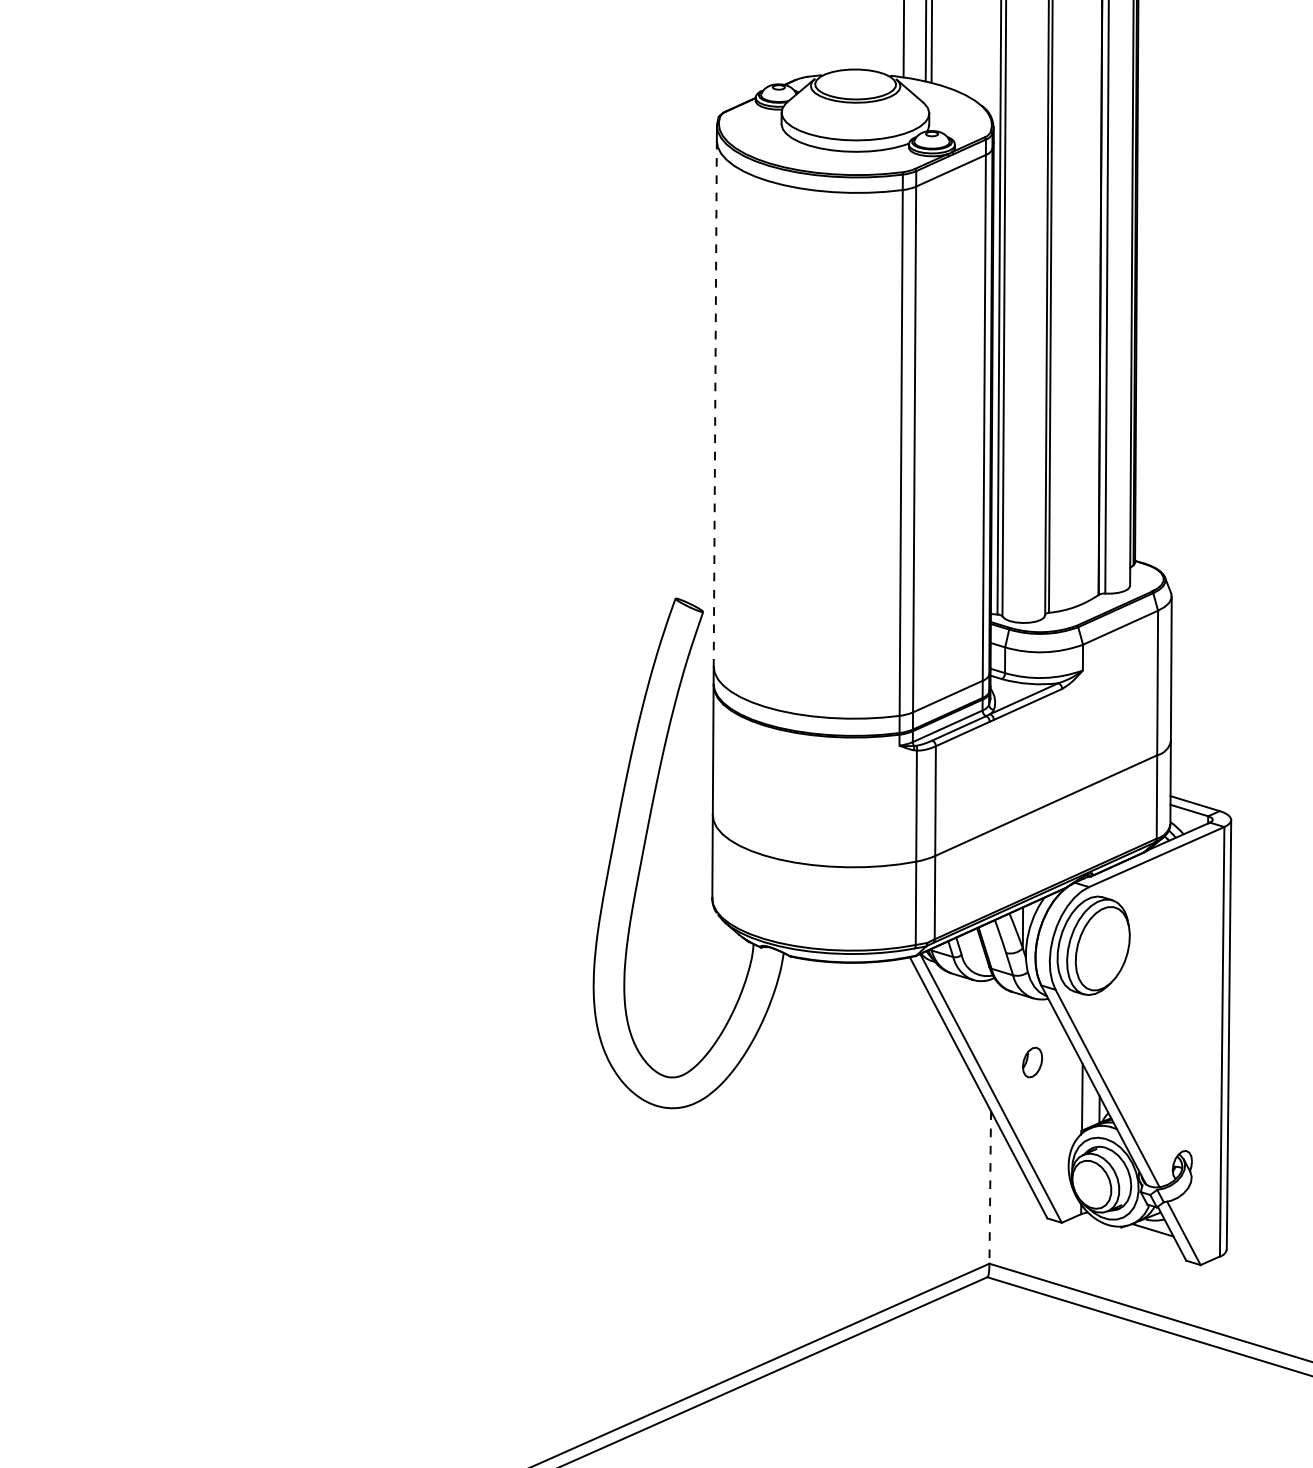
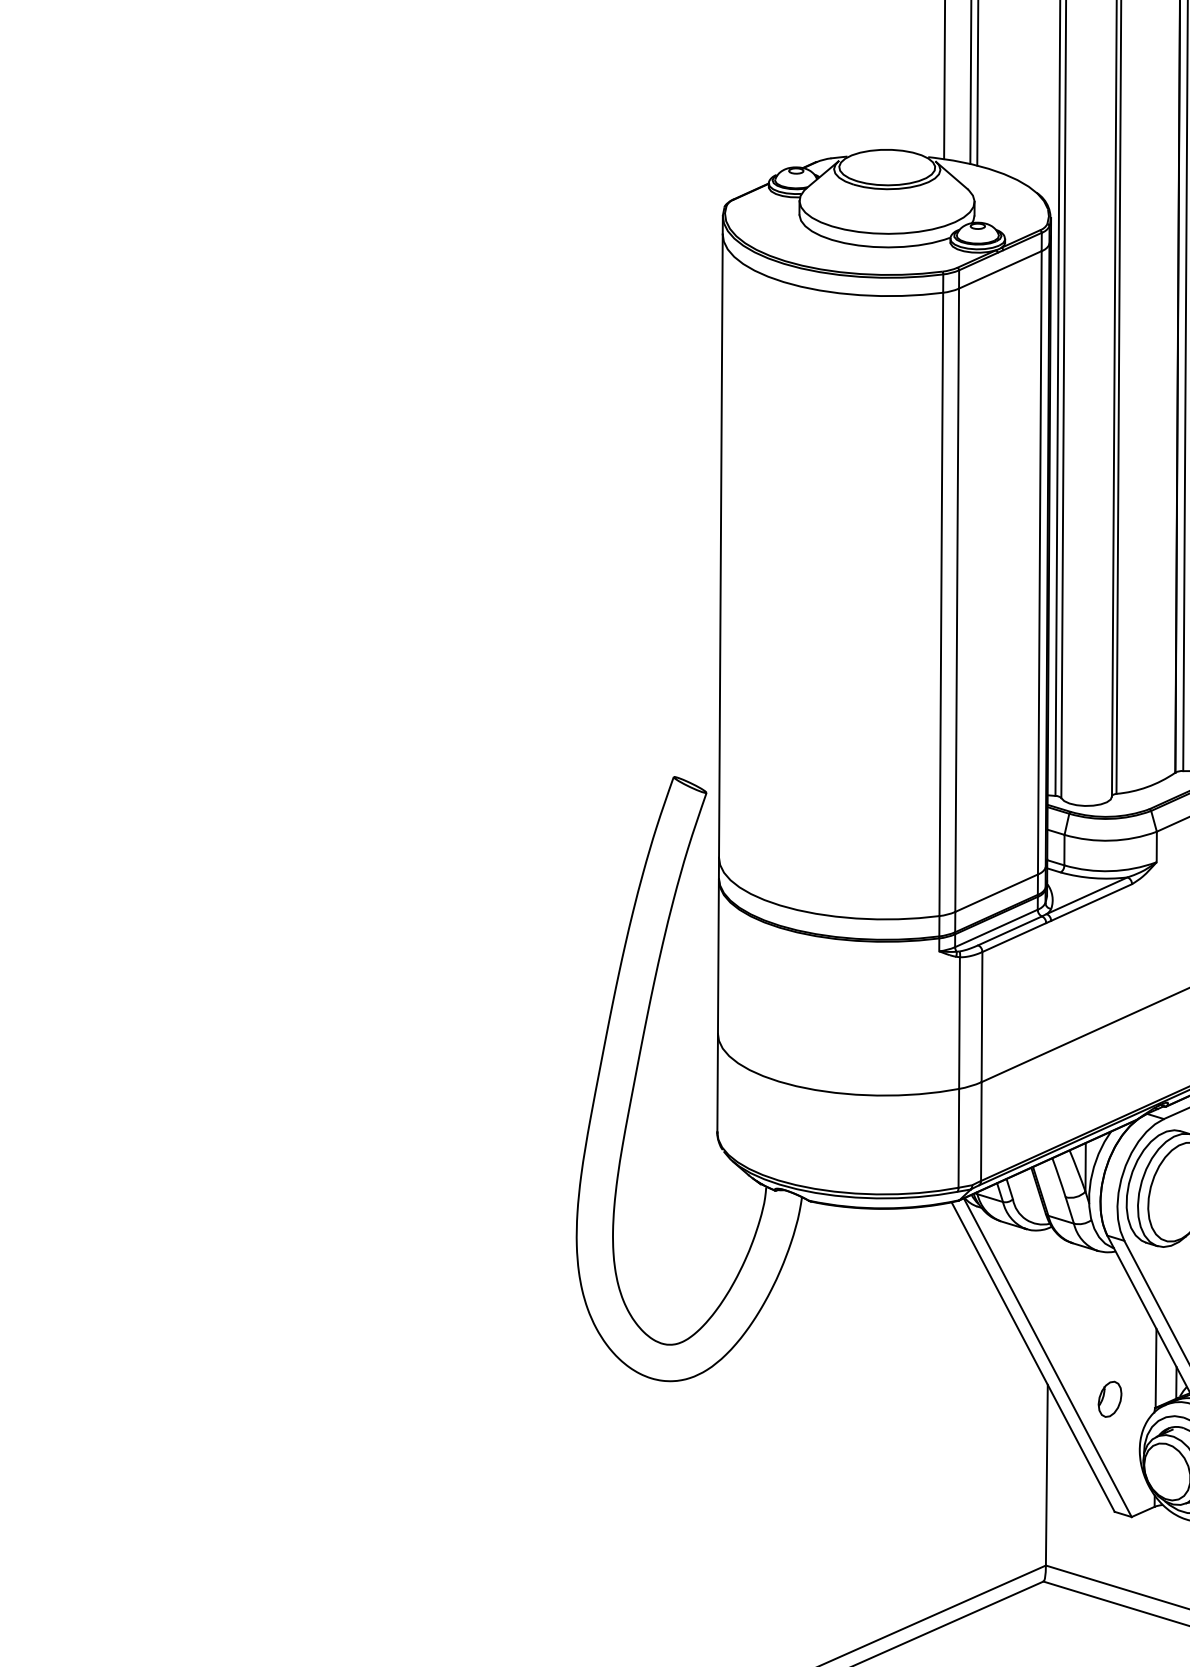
line: (715, 403) -> (721, 545), dashed -> solid
part: (1032, 1062) -> (1109, 1399), moved
line: (990, 1188) -> (1047, 1476), dashed -> solid

